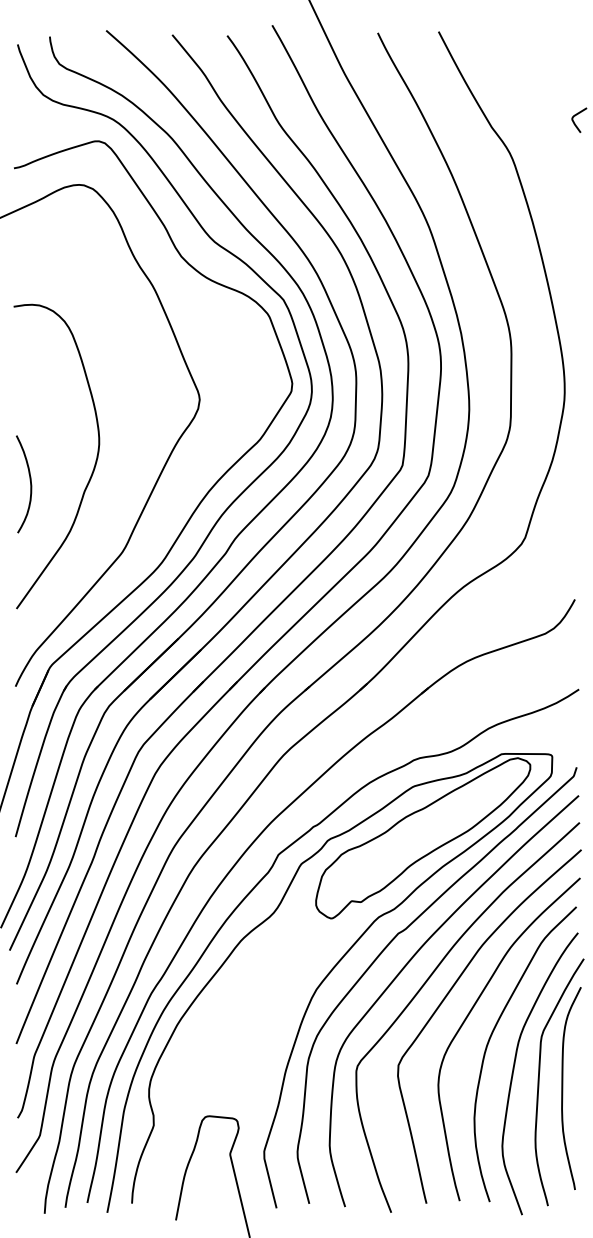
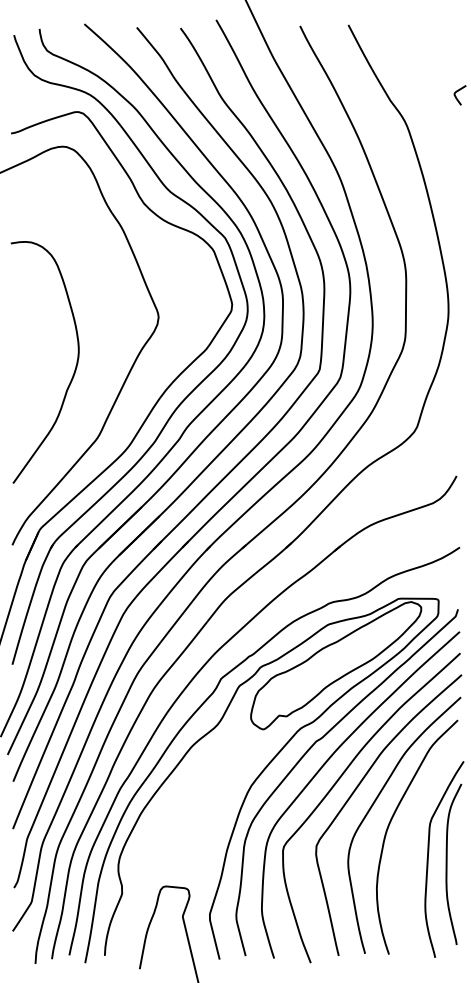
curve: (30, 484) -> (24, 384), removed
curve: (514, 1070) -> (408, 850), removed

